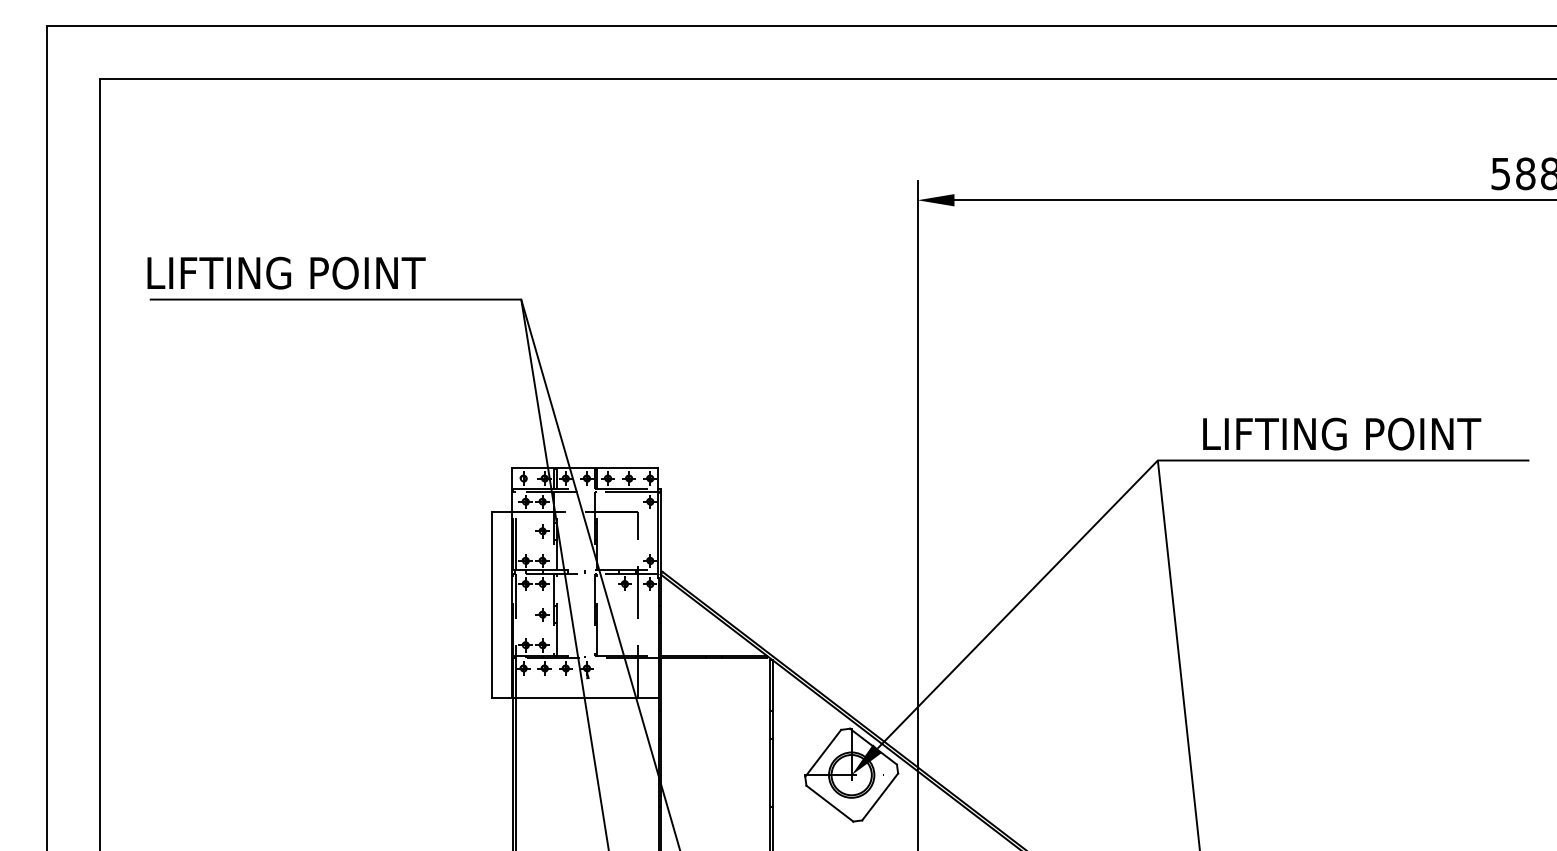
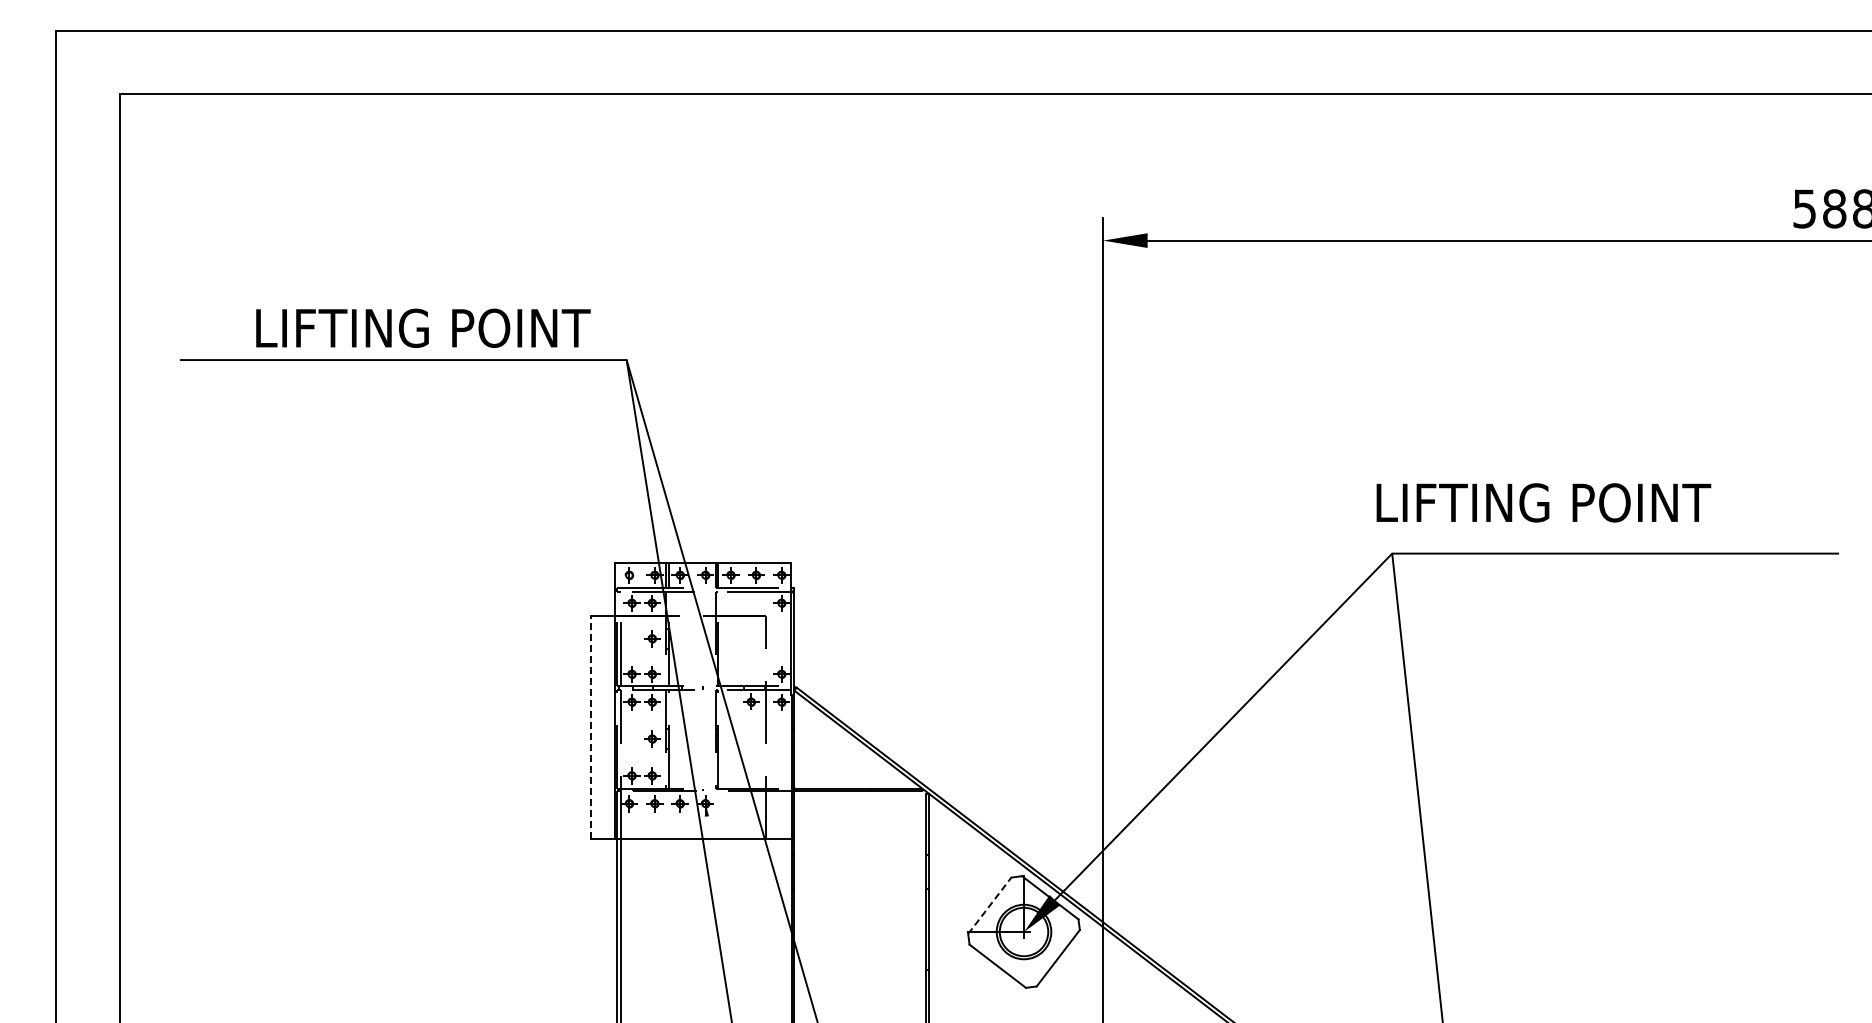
text: (286, 272) -> (423, 327), moved
text: (1341, 433) -> (1543, 502), moved
line: (492, 605) -> (591, 727), solid -> dashed
line: (822, 753) -> (989, 905), solid -> dashed

